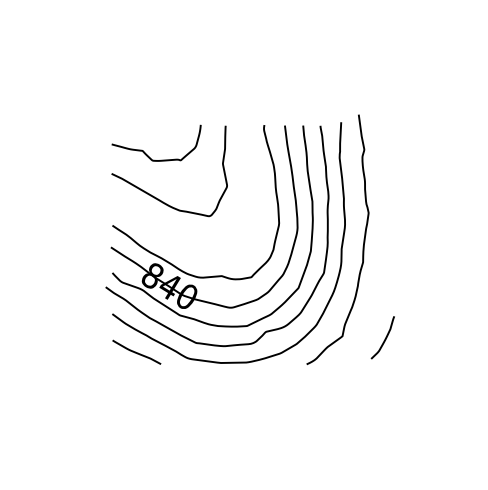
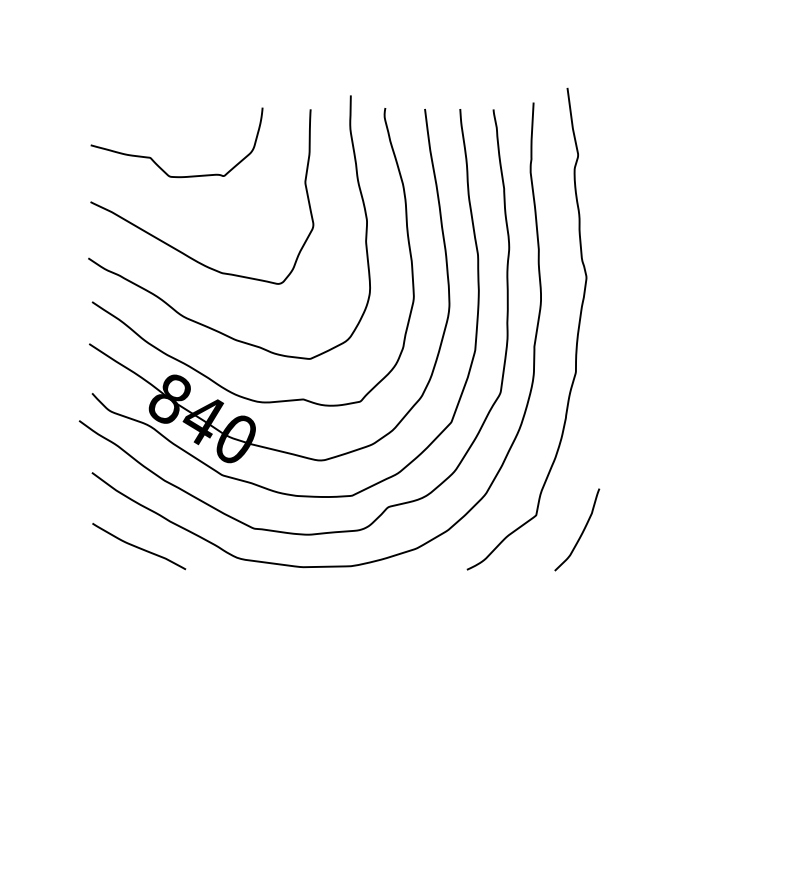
curve: (150, 224) -> (165, 299), added
curve: (384, 339) -> (580, 533), moved

